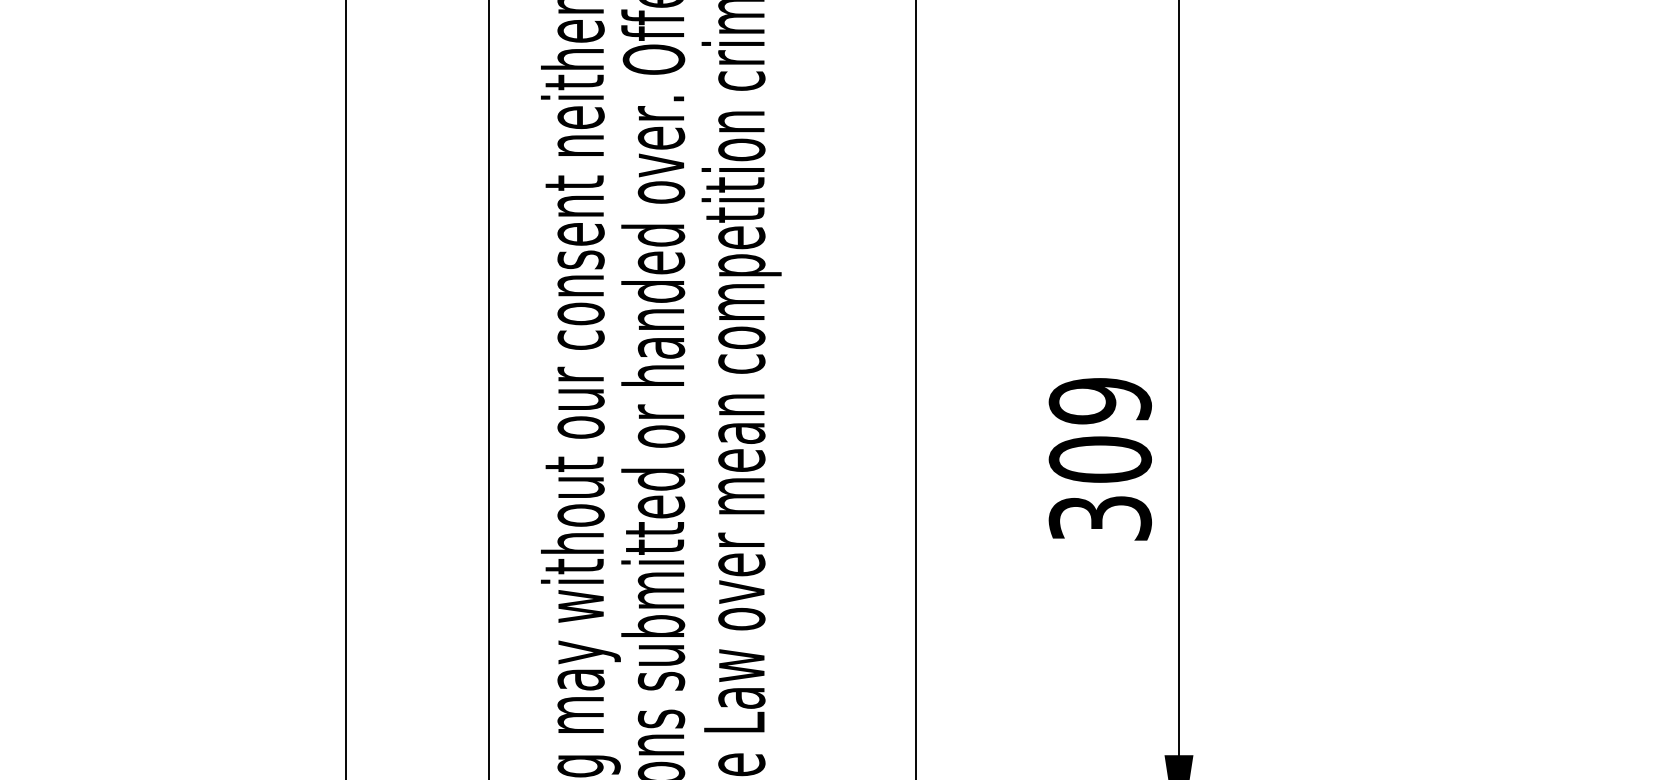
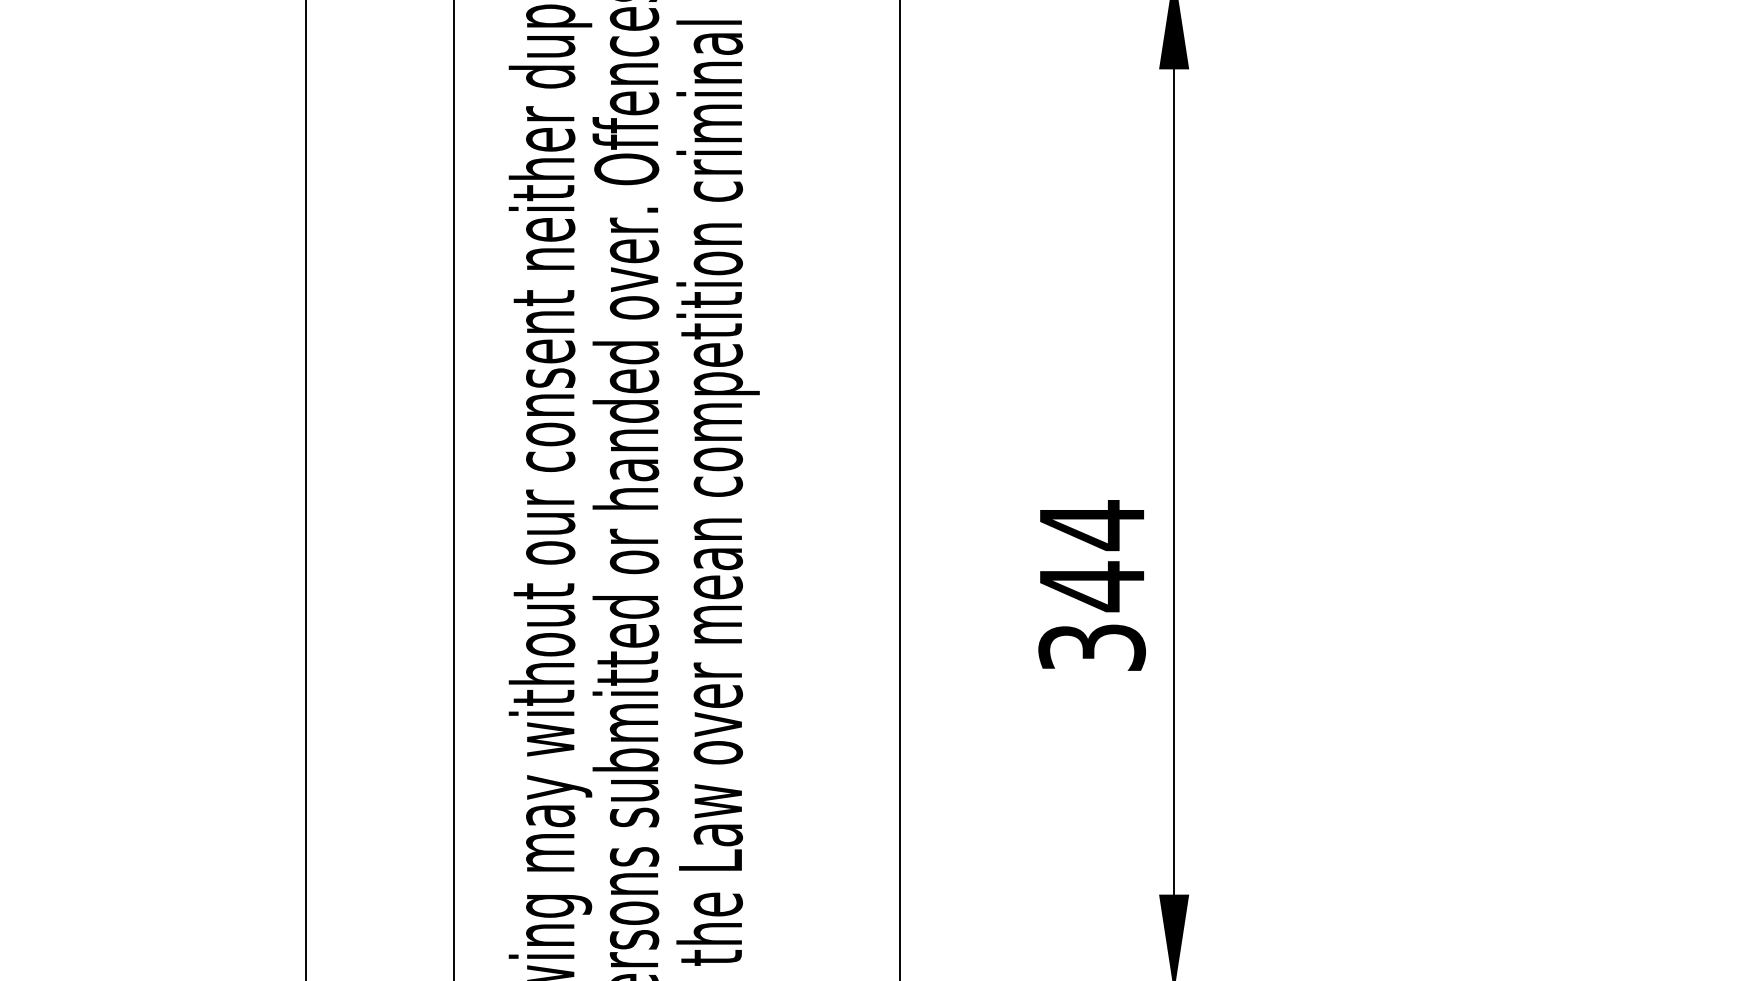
text: (1100, 430) -> (1092, 556), 309 -> 344

